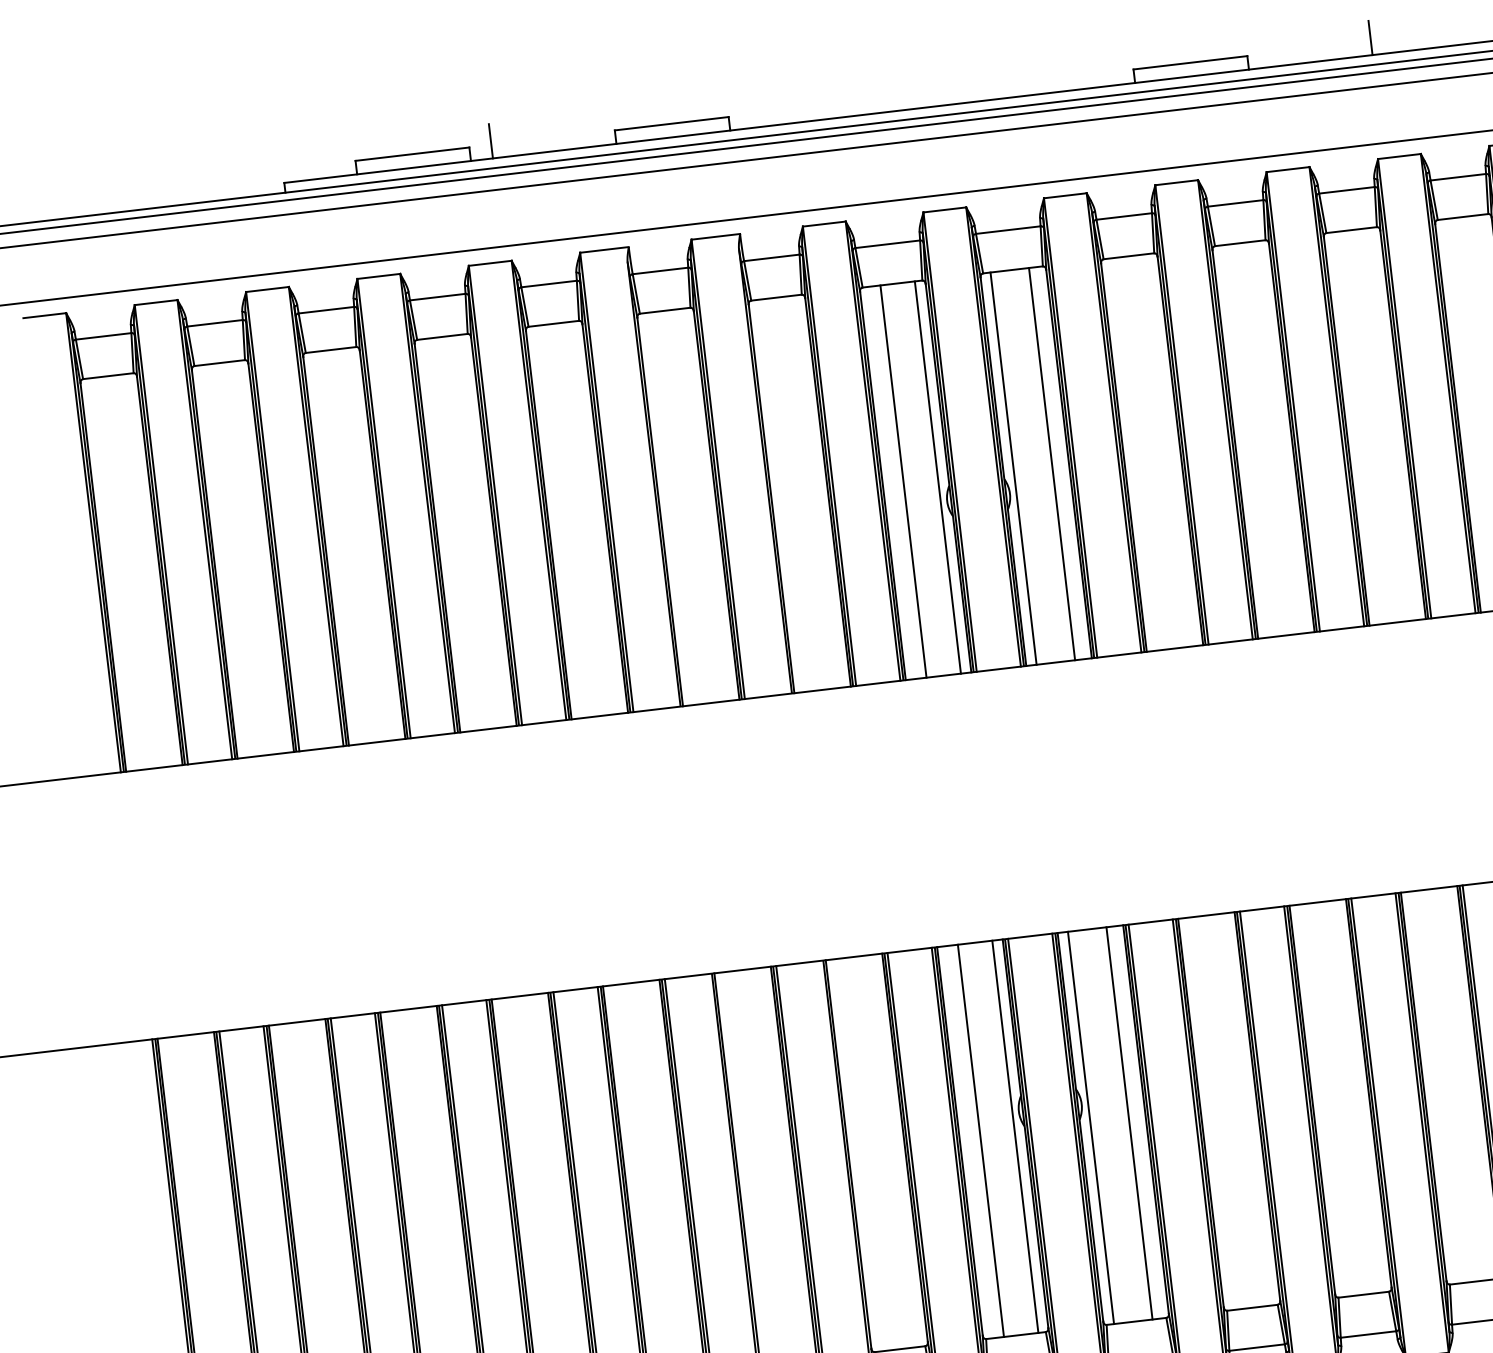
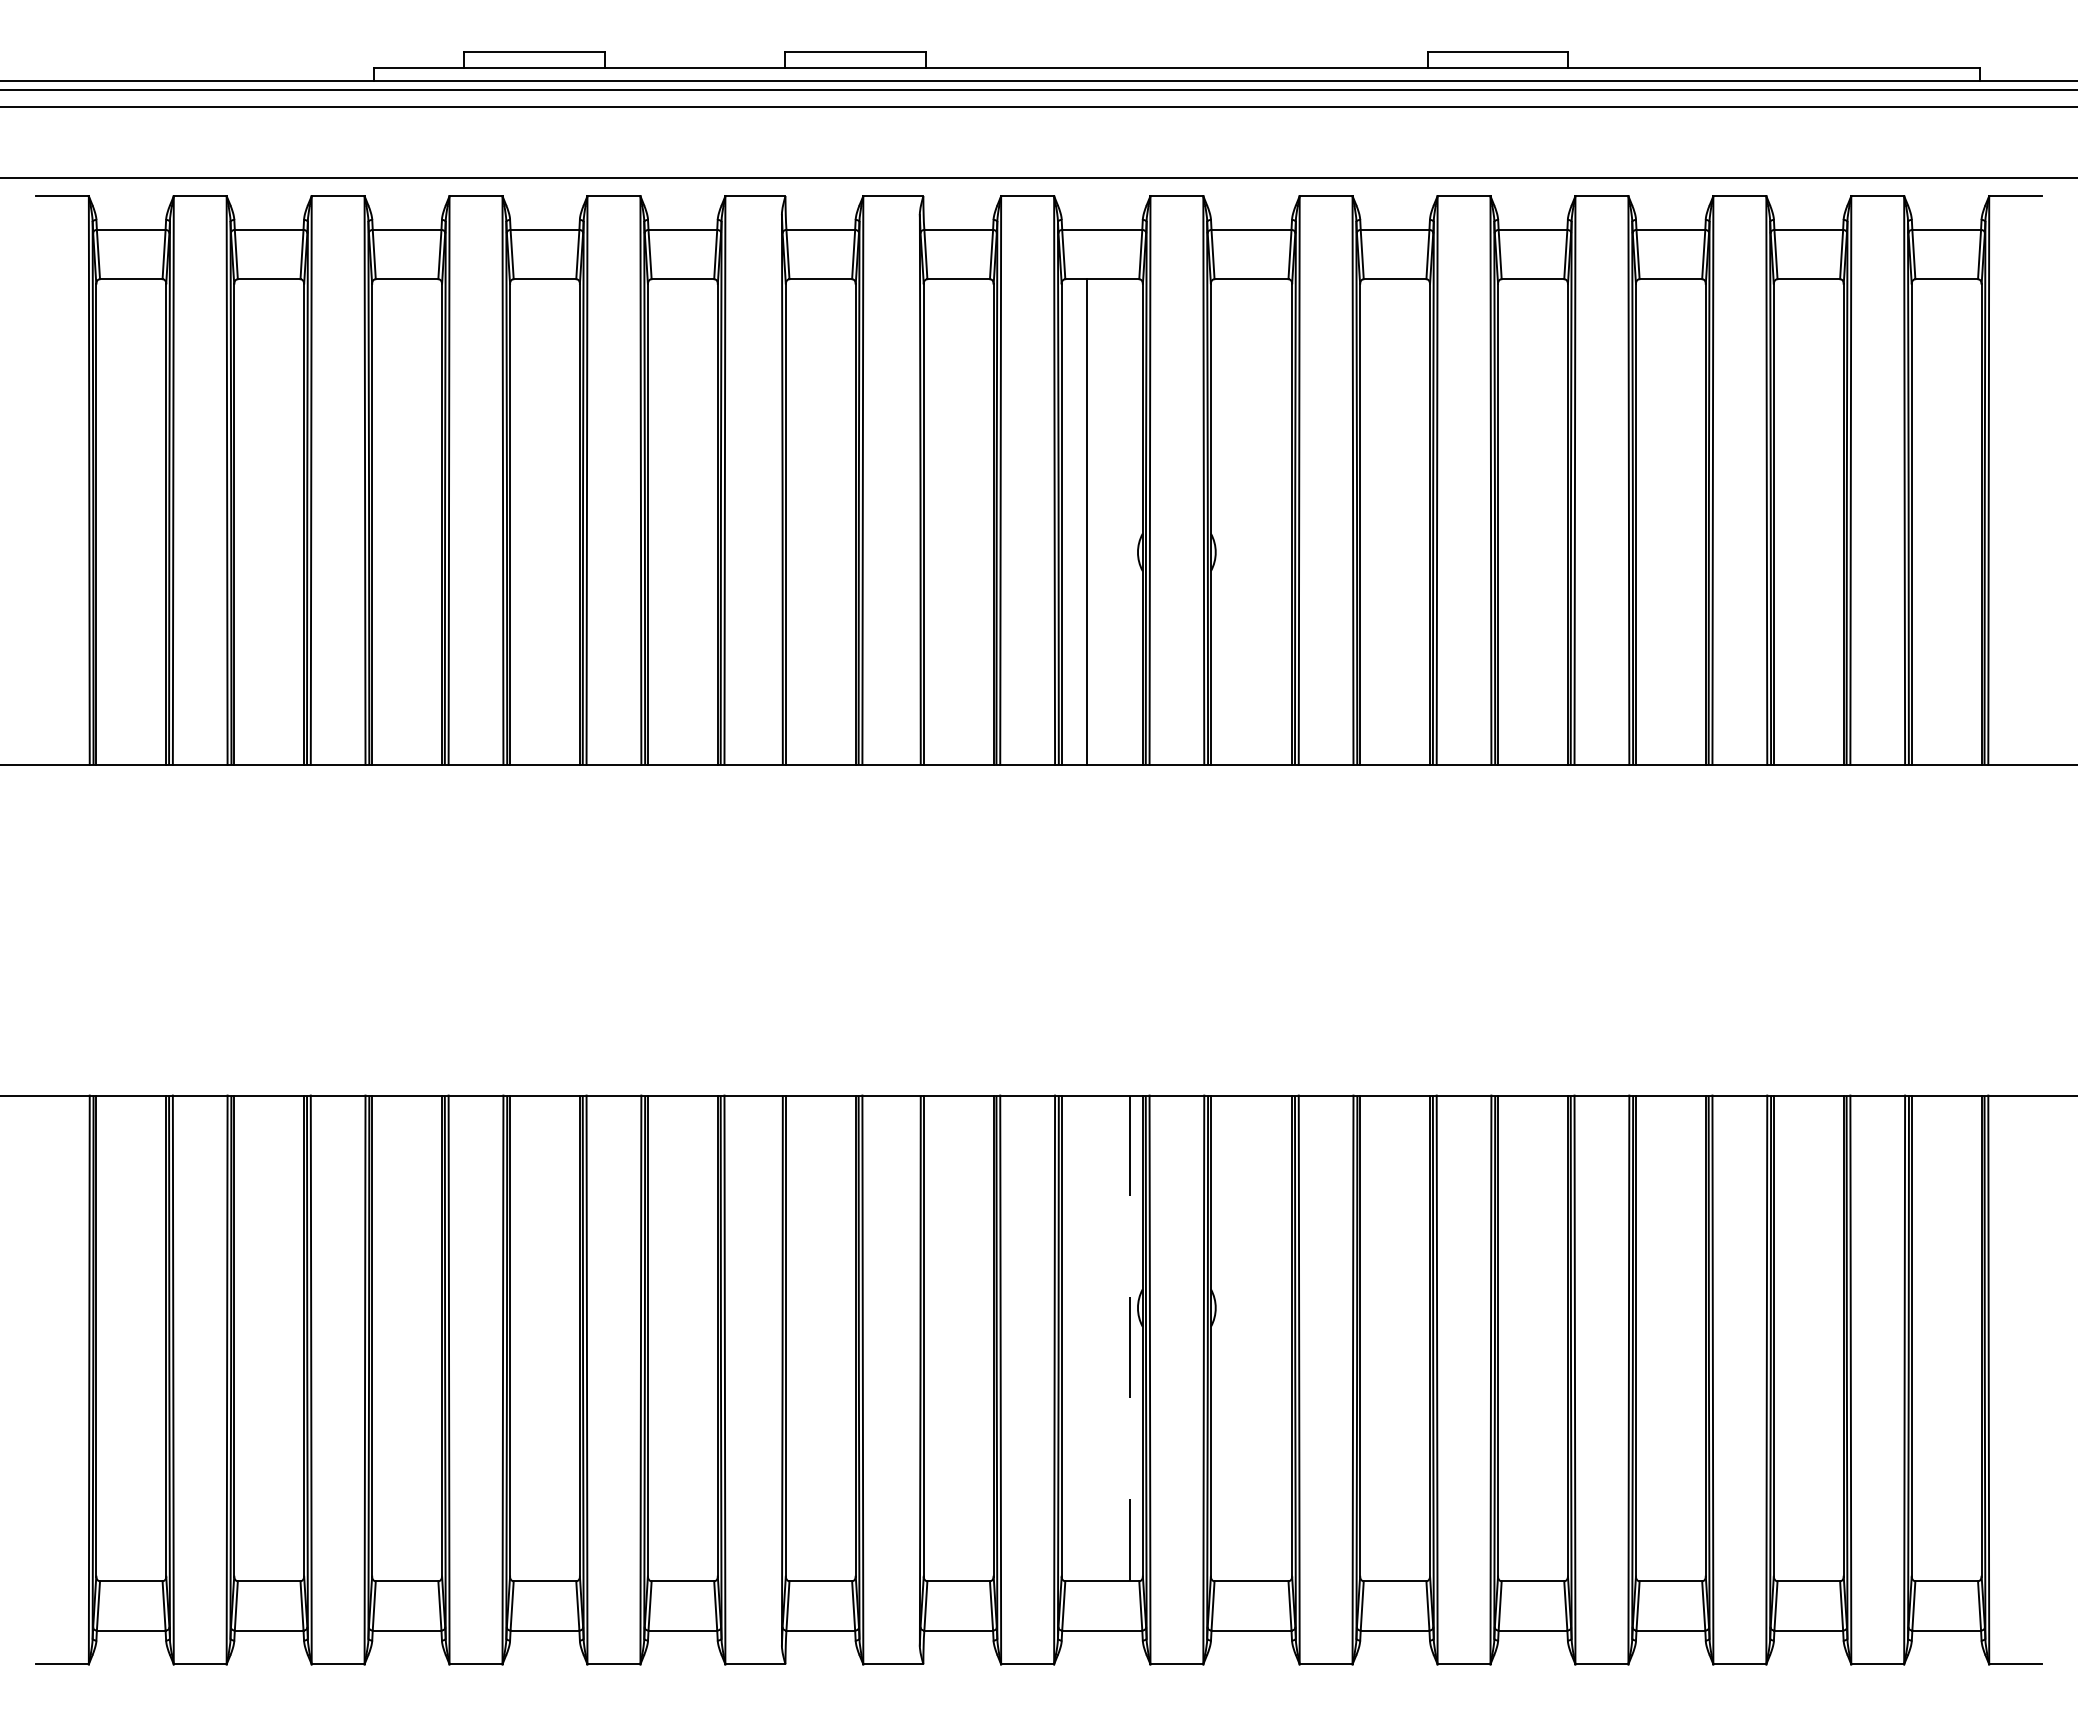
line: (1370, 38) -> (1721, 47), removed
line: (491, 141) -> (632, 47), removed
line: (1052, 463) -> (1271, 521), removed
line: (1013, 468) -> (1223, 521), removed
line: (938, 477) -> (1130, 521), removed
line: (1129, 1123) -> (1271, 1338), removed
line: (1090, 1127) -> (1223, 1338), removed
line: (1015, 1136) -> (1130, 1338), solid -> dashed
line: (981, 1140) -> (1087, 1338), removed

